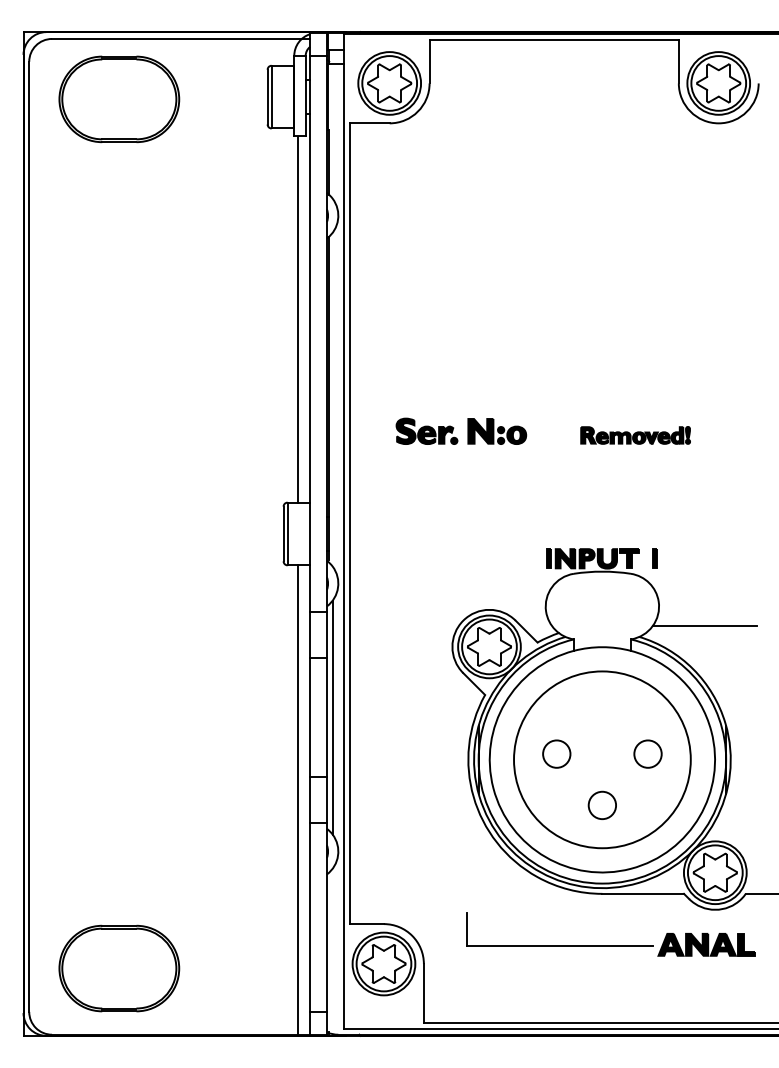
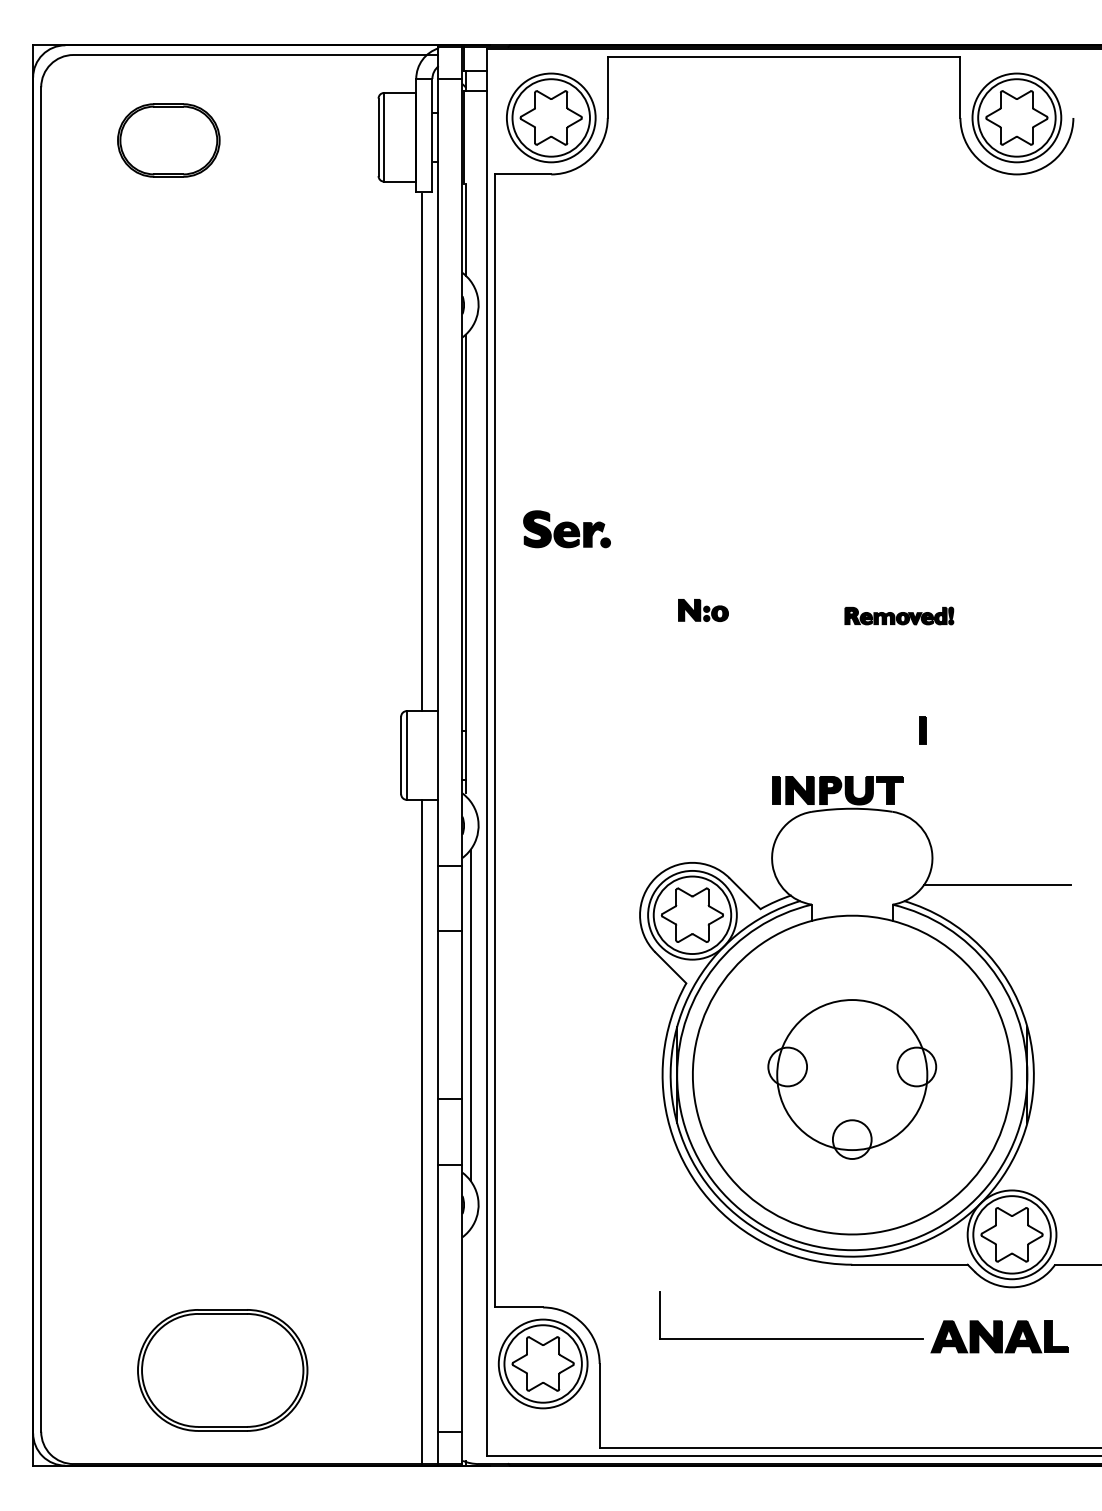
part: (119, 99) -> (168, 140), size x0.6
part: (426, 431) -> (566, 529), moved
part: (497, 431) -> (703, 610), size x0.6
part: (635, 435) -> (899, 615), size x0.7
part: (654, 558) -> (922, 730), moved
circle: (602, 759) -> (852, 1074), size x0.6
part: (119, 968) -> (222, 1370), moved

